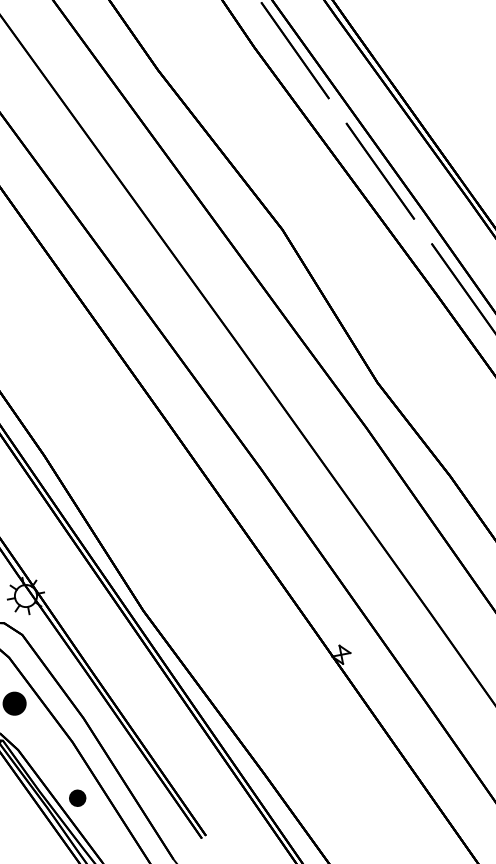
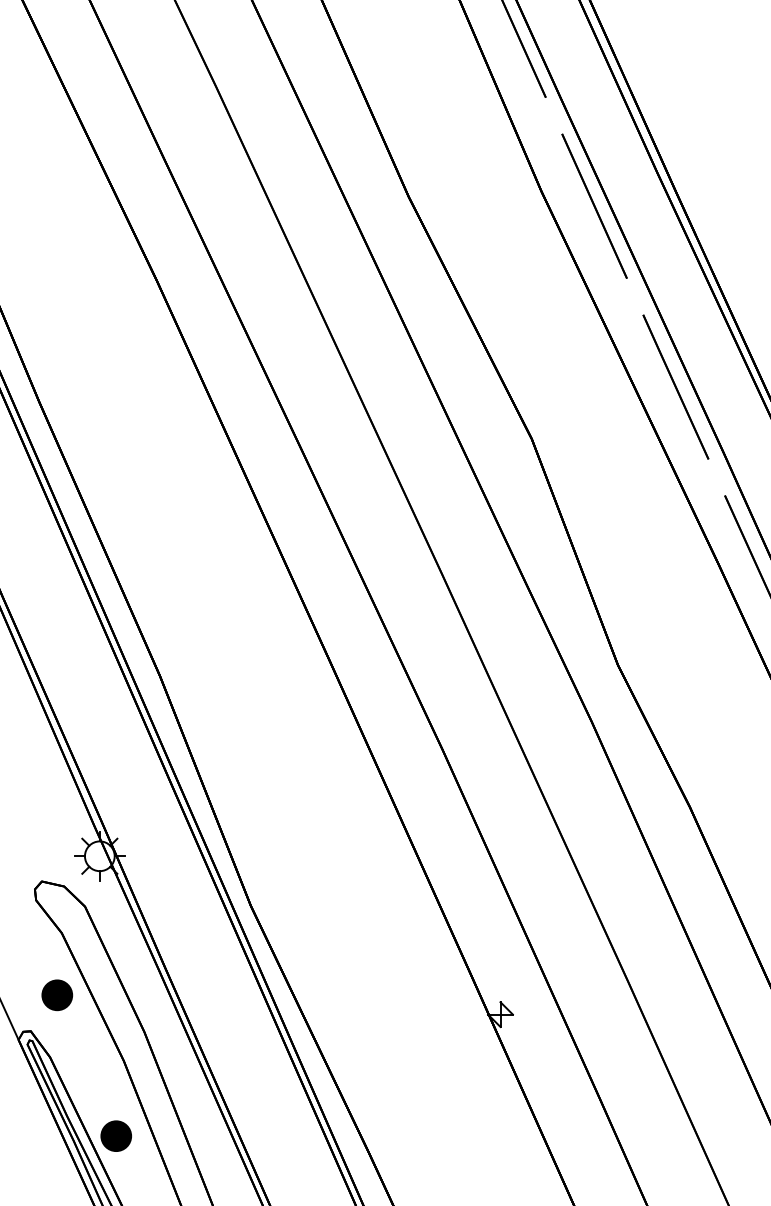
part: (77, 797) -> (115, 1135), size x1.43

